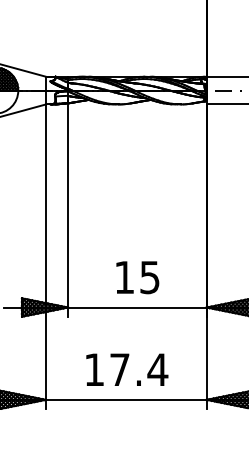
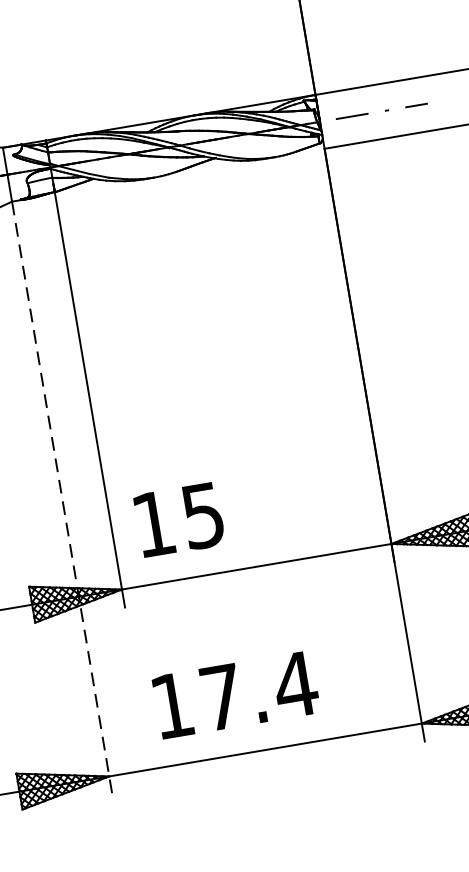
line: (46, 257) -> (63, 499), solid -> dashed
text: (137, 277) -> (178, 519), moved
text: (127, 369) -> (236, 694), moved

